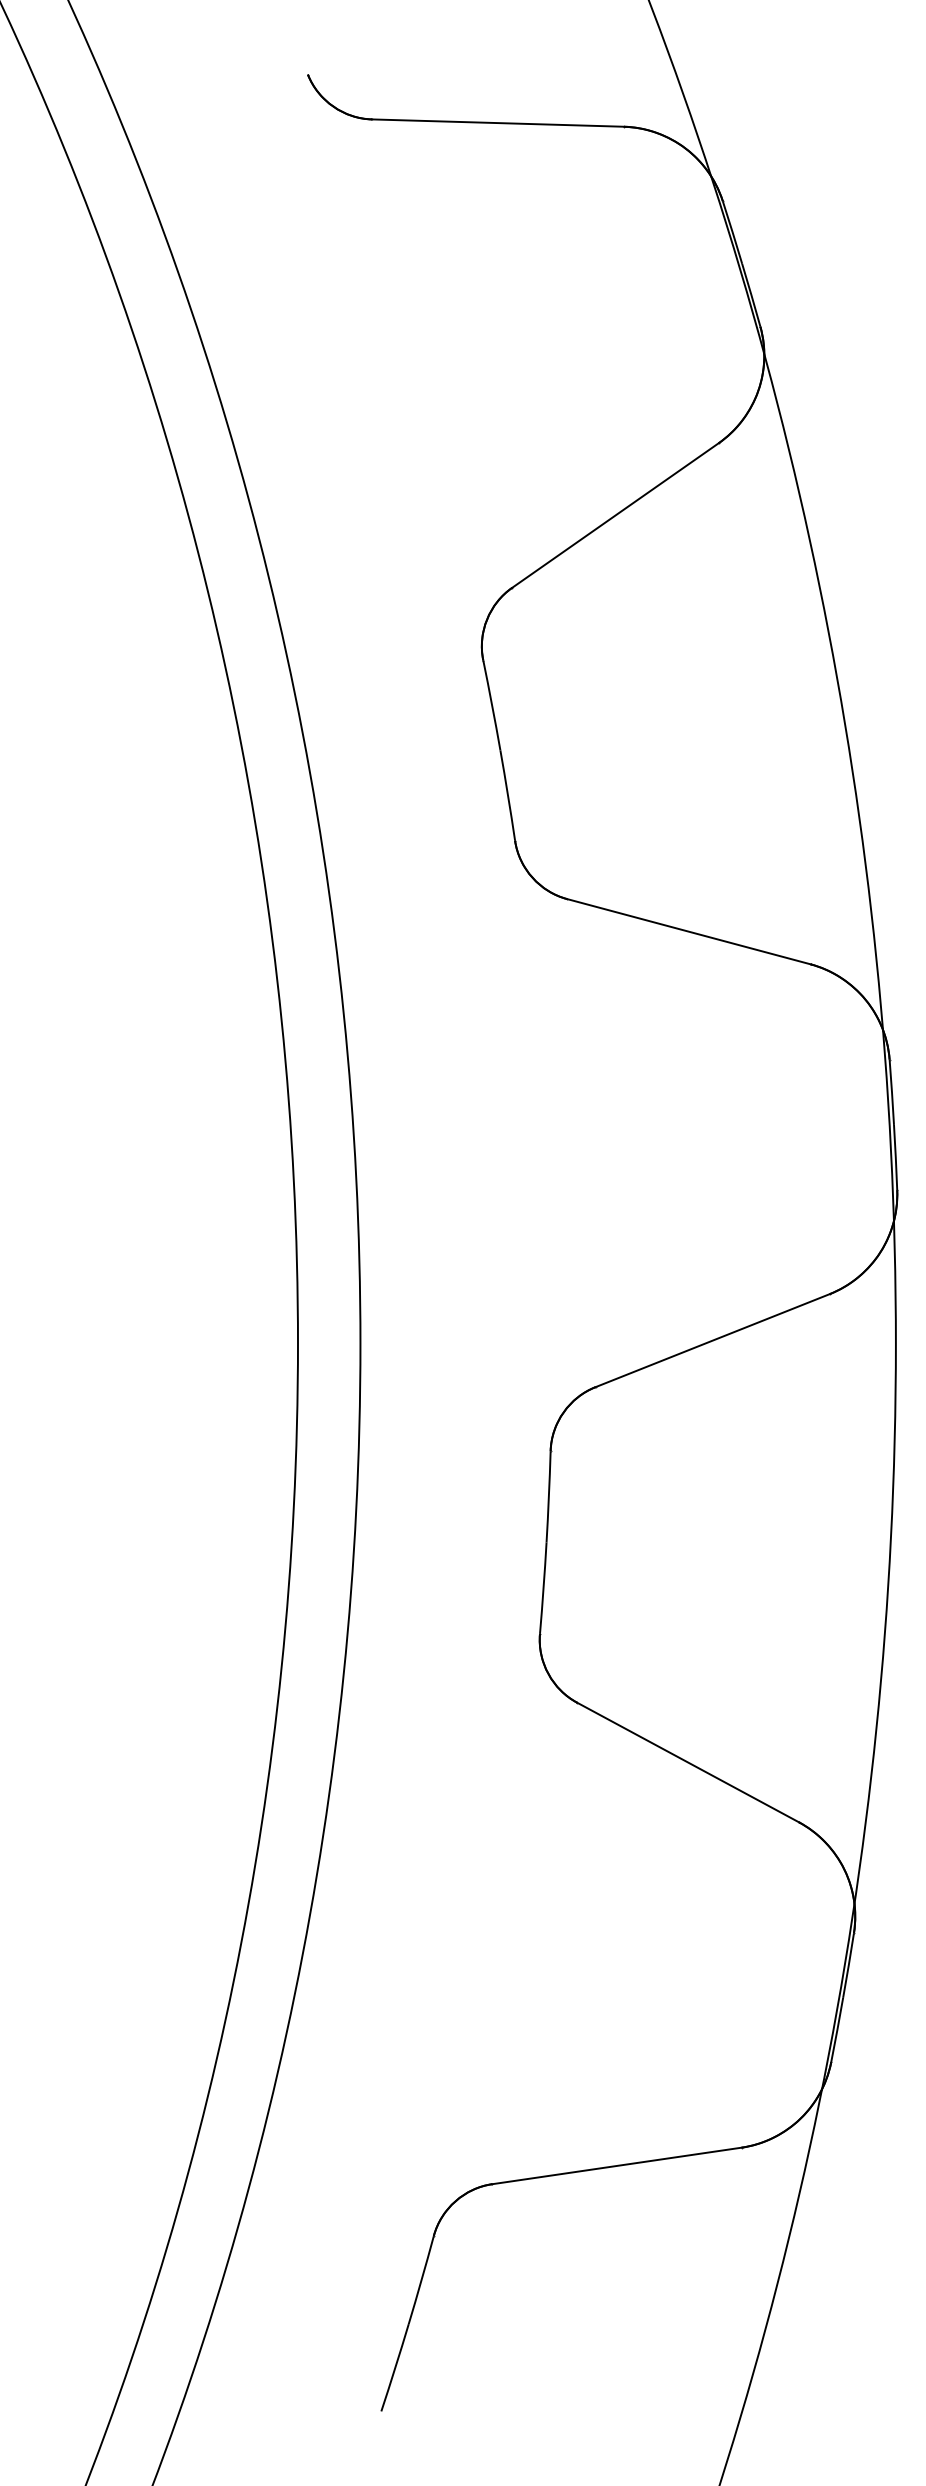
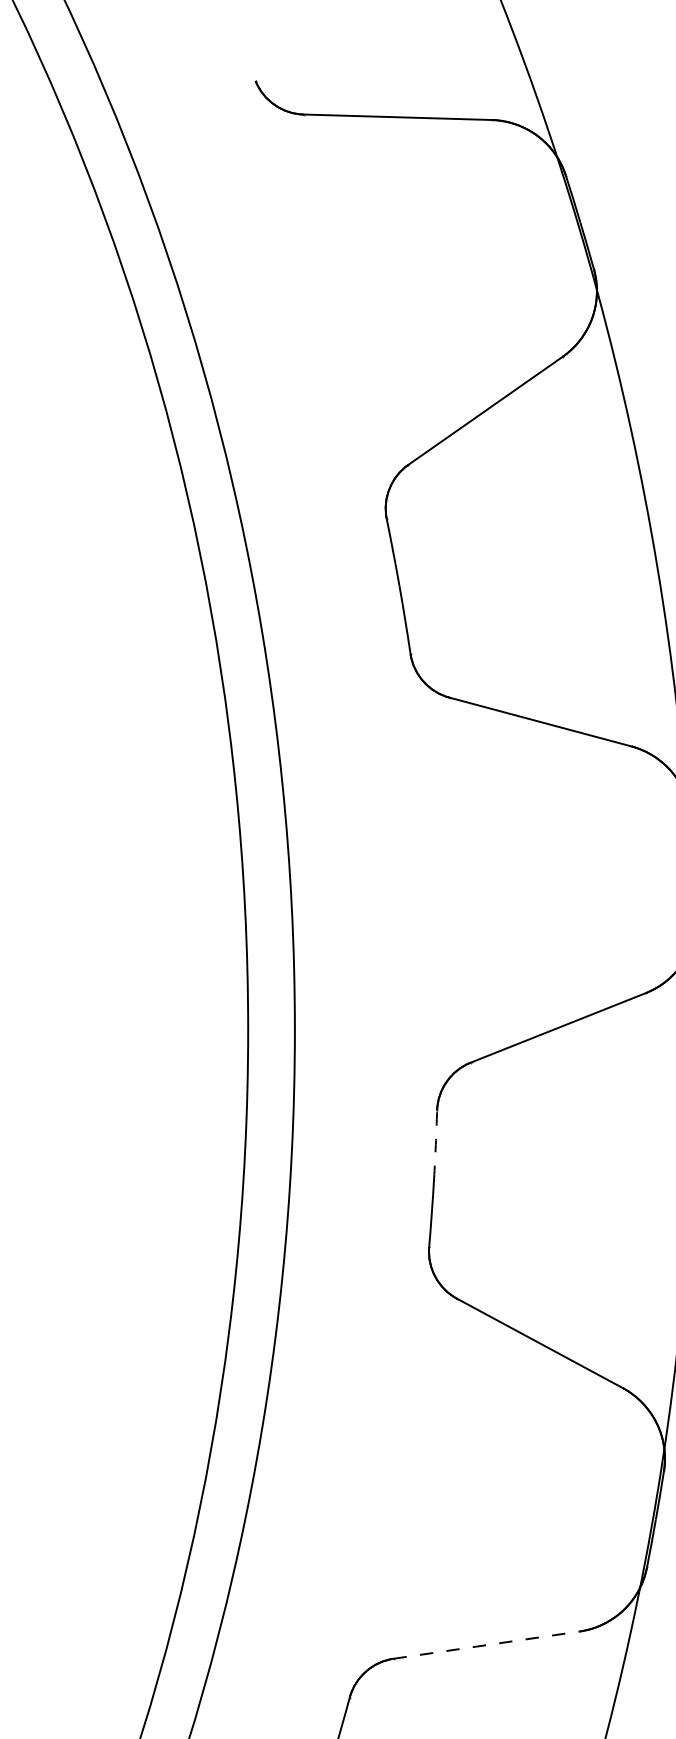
arc: (548, 1496) -> (435, 1144), solid -> dashed
line: (617, 2165) -> (487, 1644), solid -> dashed

